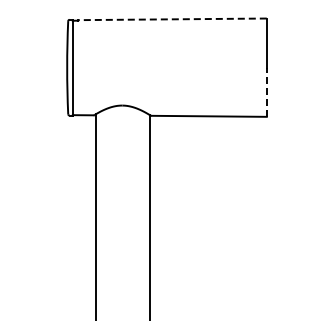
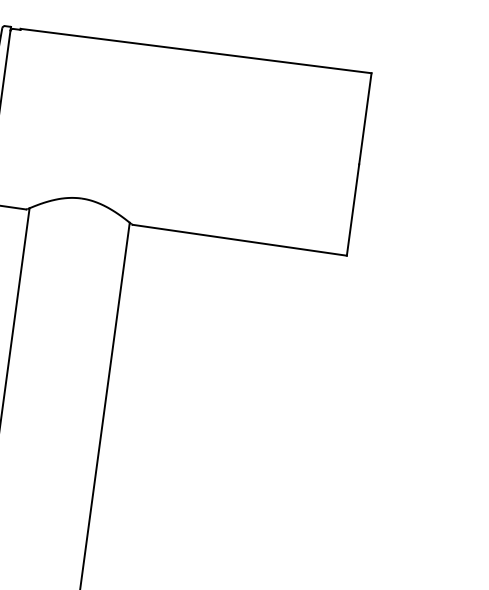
line: (171, 19) -> (194, 51), dashed -> solid
line: (266, 92) -> (352, 210), dashed -> solid

